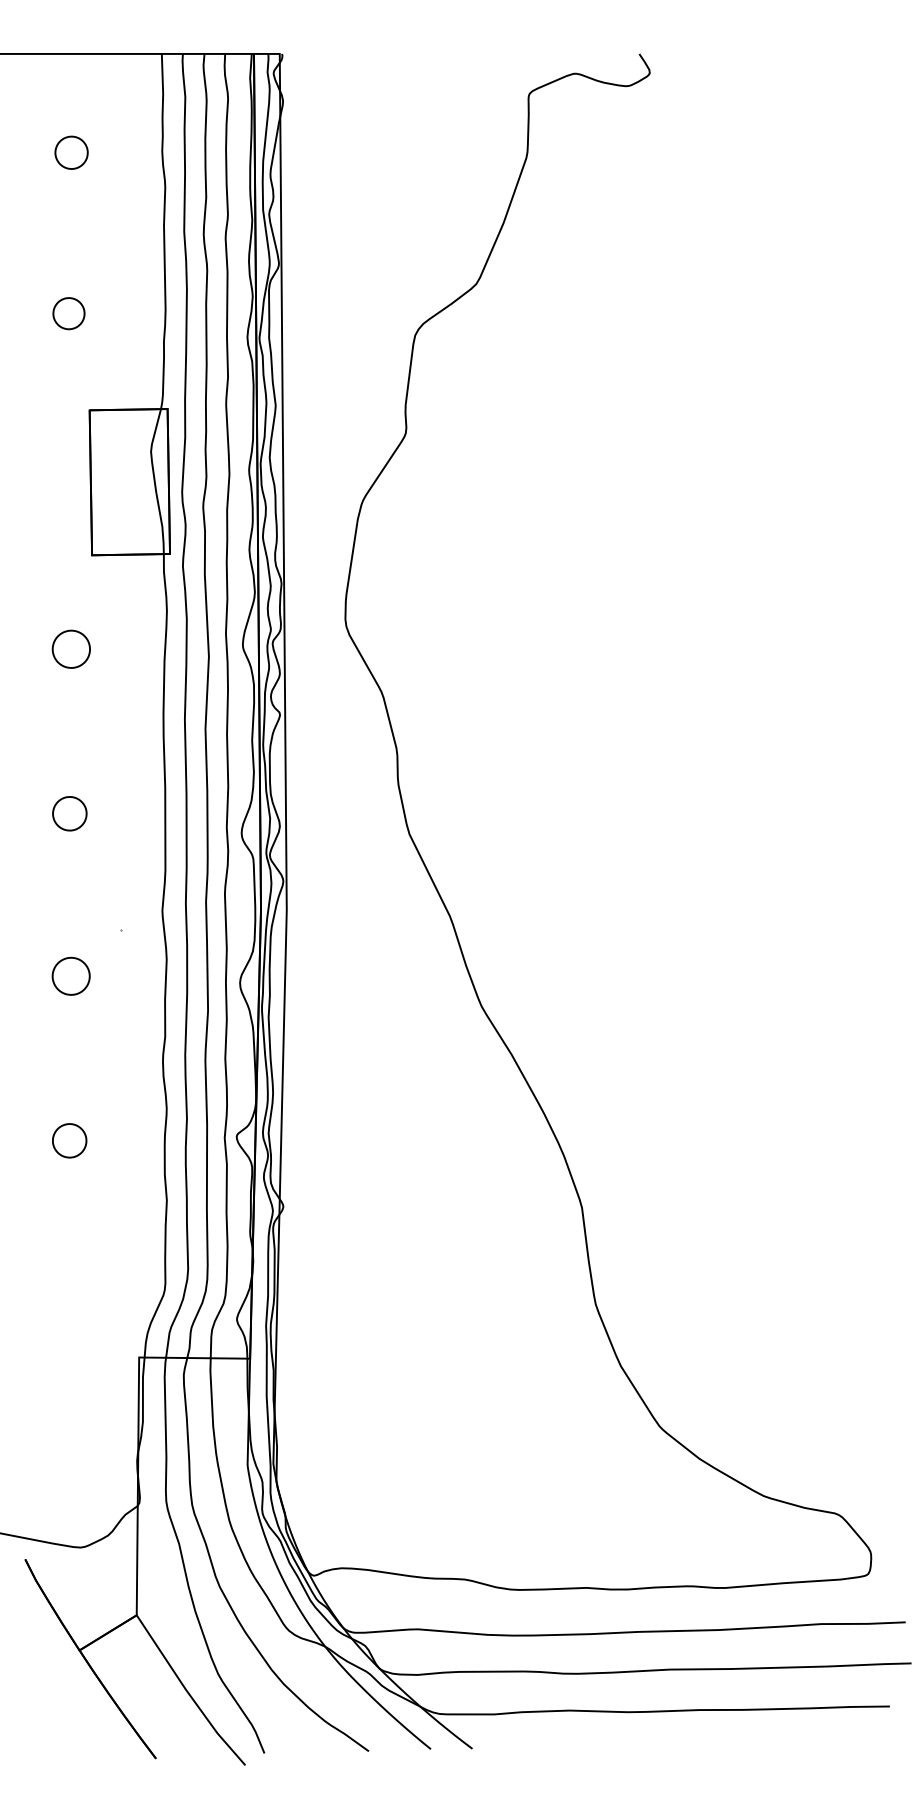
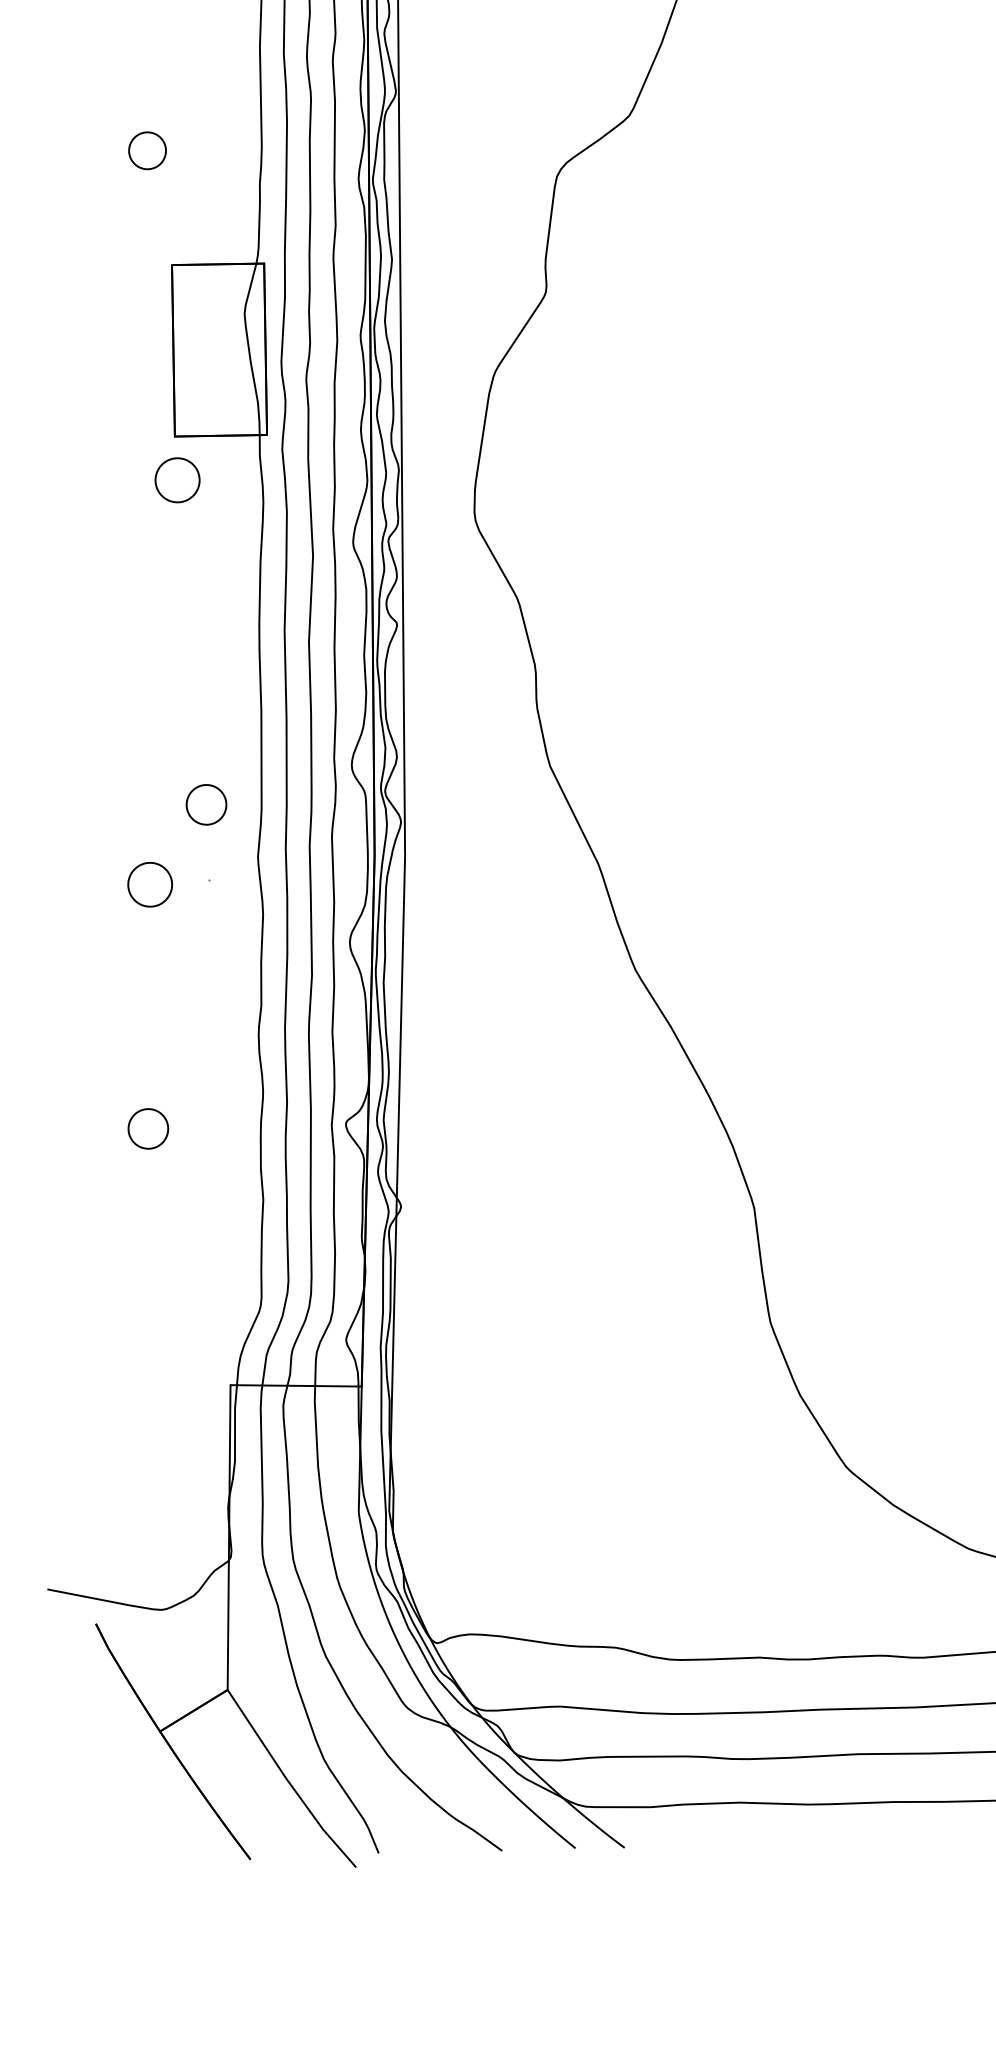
part: (70, 648) -> (176, 479), moved
part: (69, 813) -> (206, 804), moved
part: (70, 975) -> (149, 883), moved

